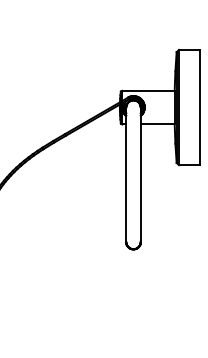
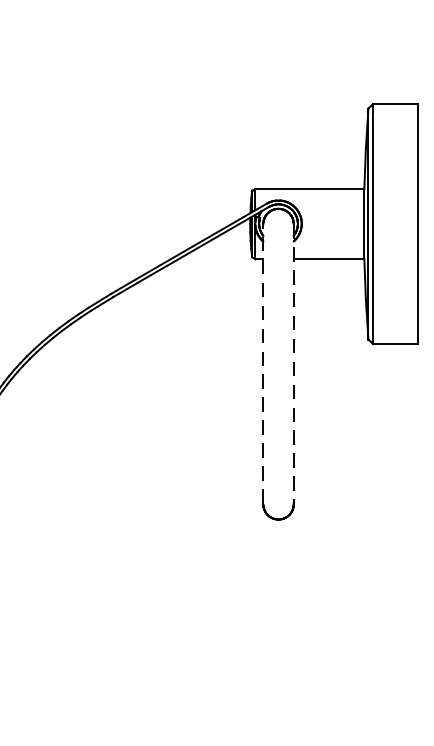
line: (126, 174) -> (263, 363), solid -> dashed
line: (140, 175) -> (293, 365), solid -> dashed

